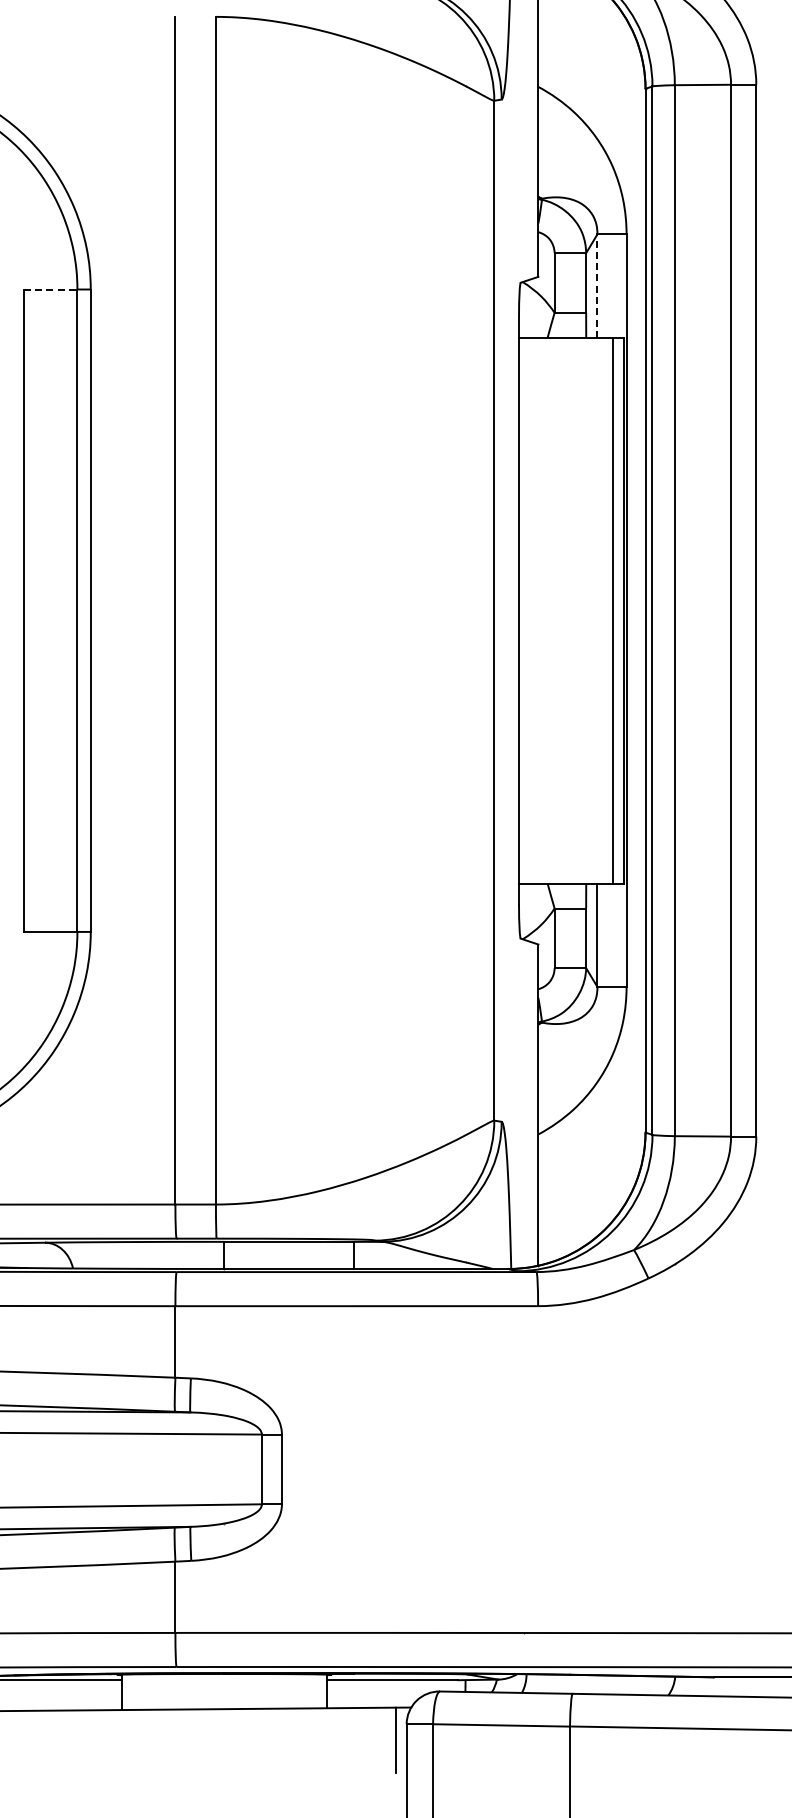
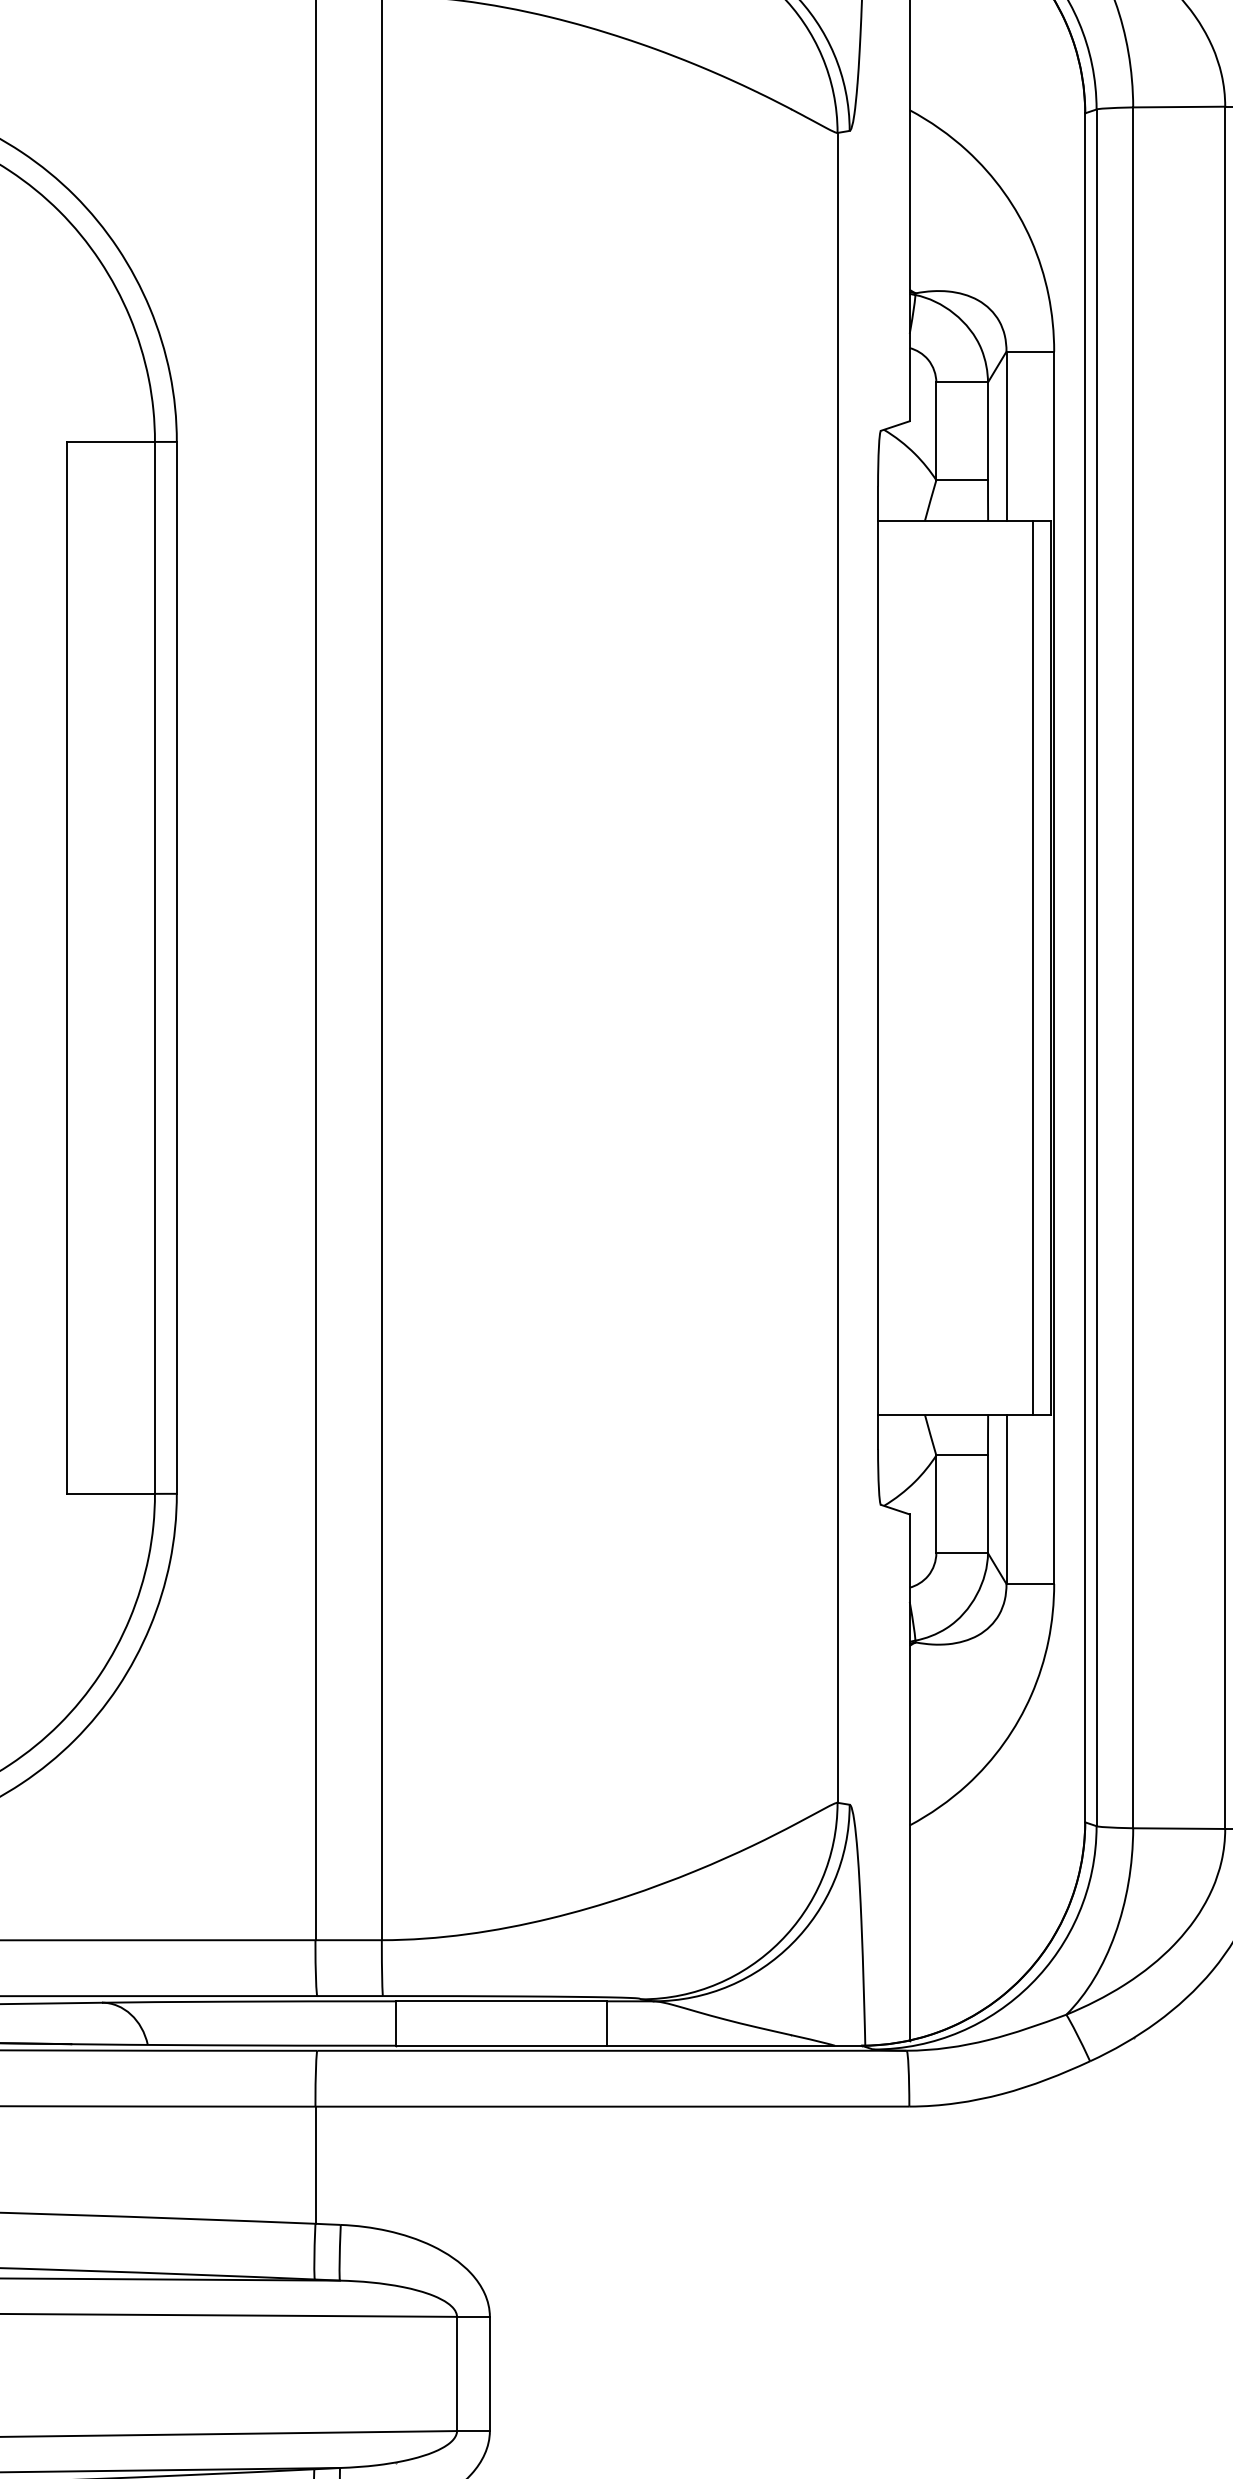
line: (597, 286) -> (1006, 437), dashed -> solid
line: (50, 289) -> (110, 441), dashed -> solid

